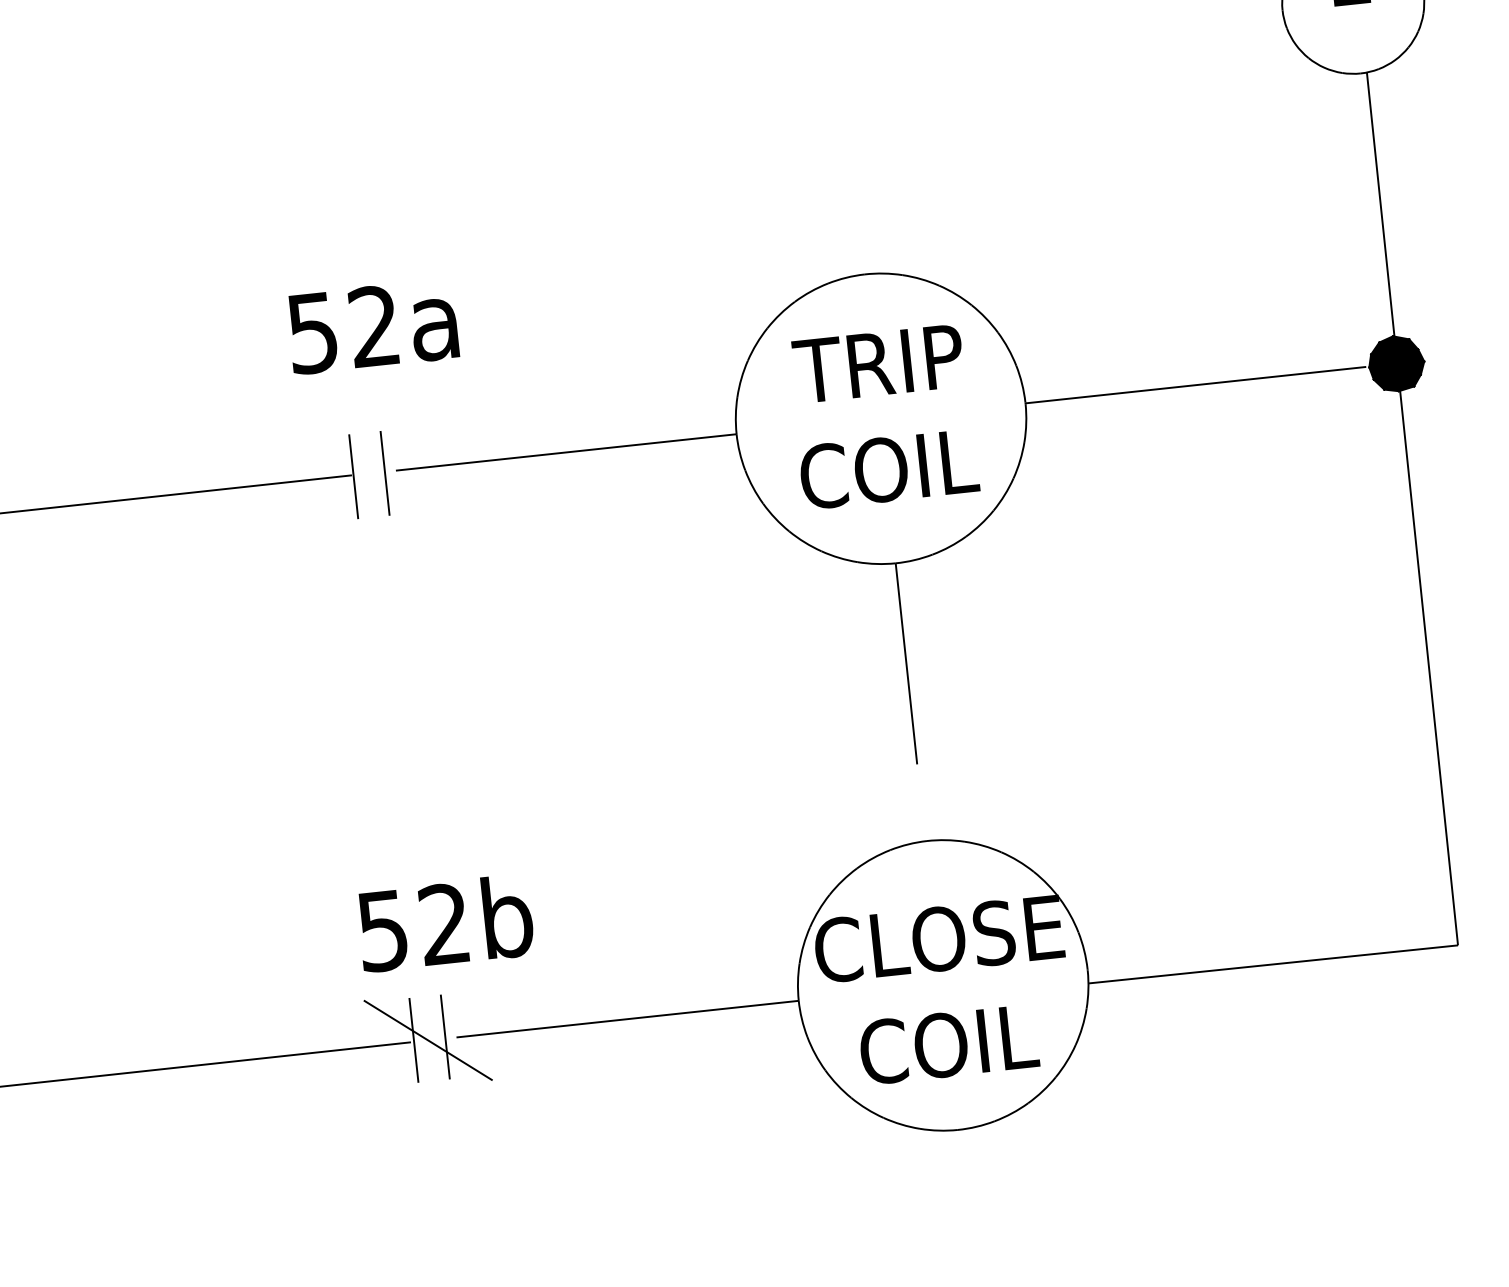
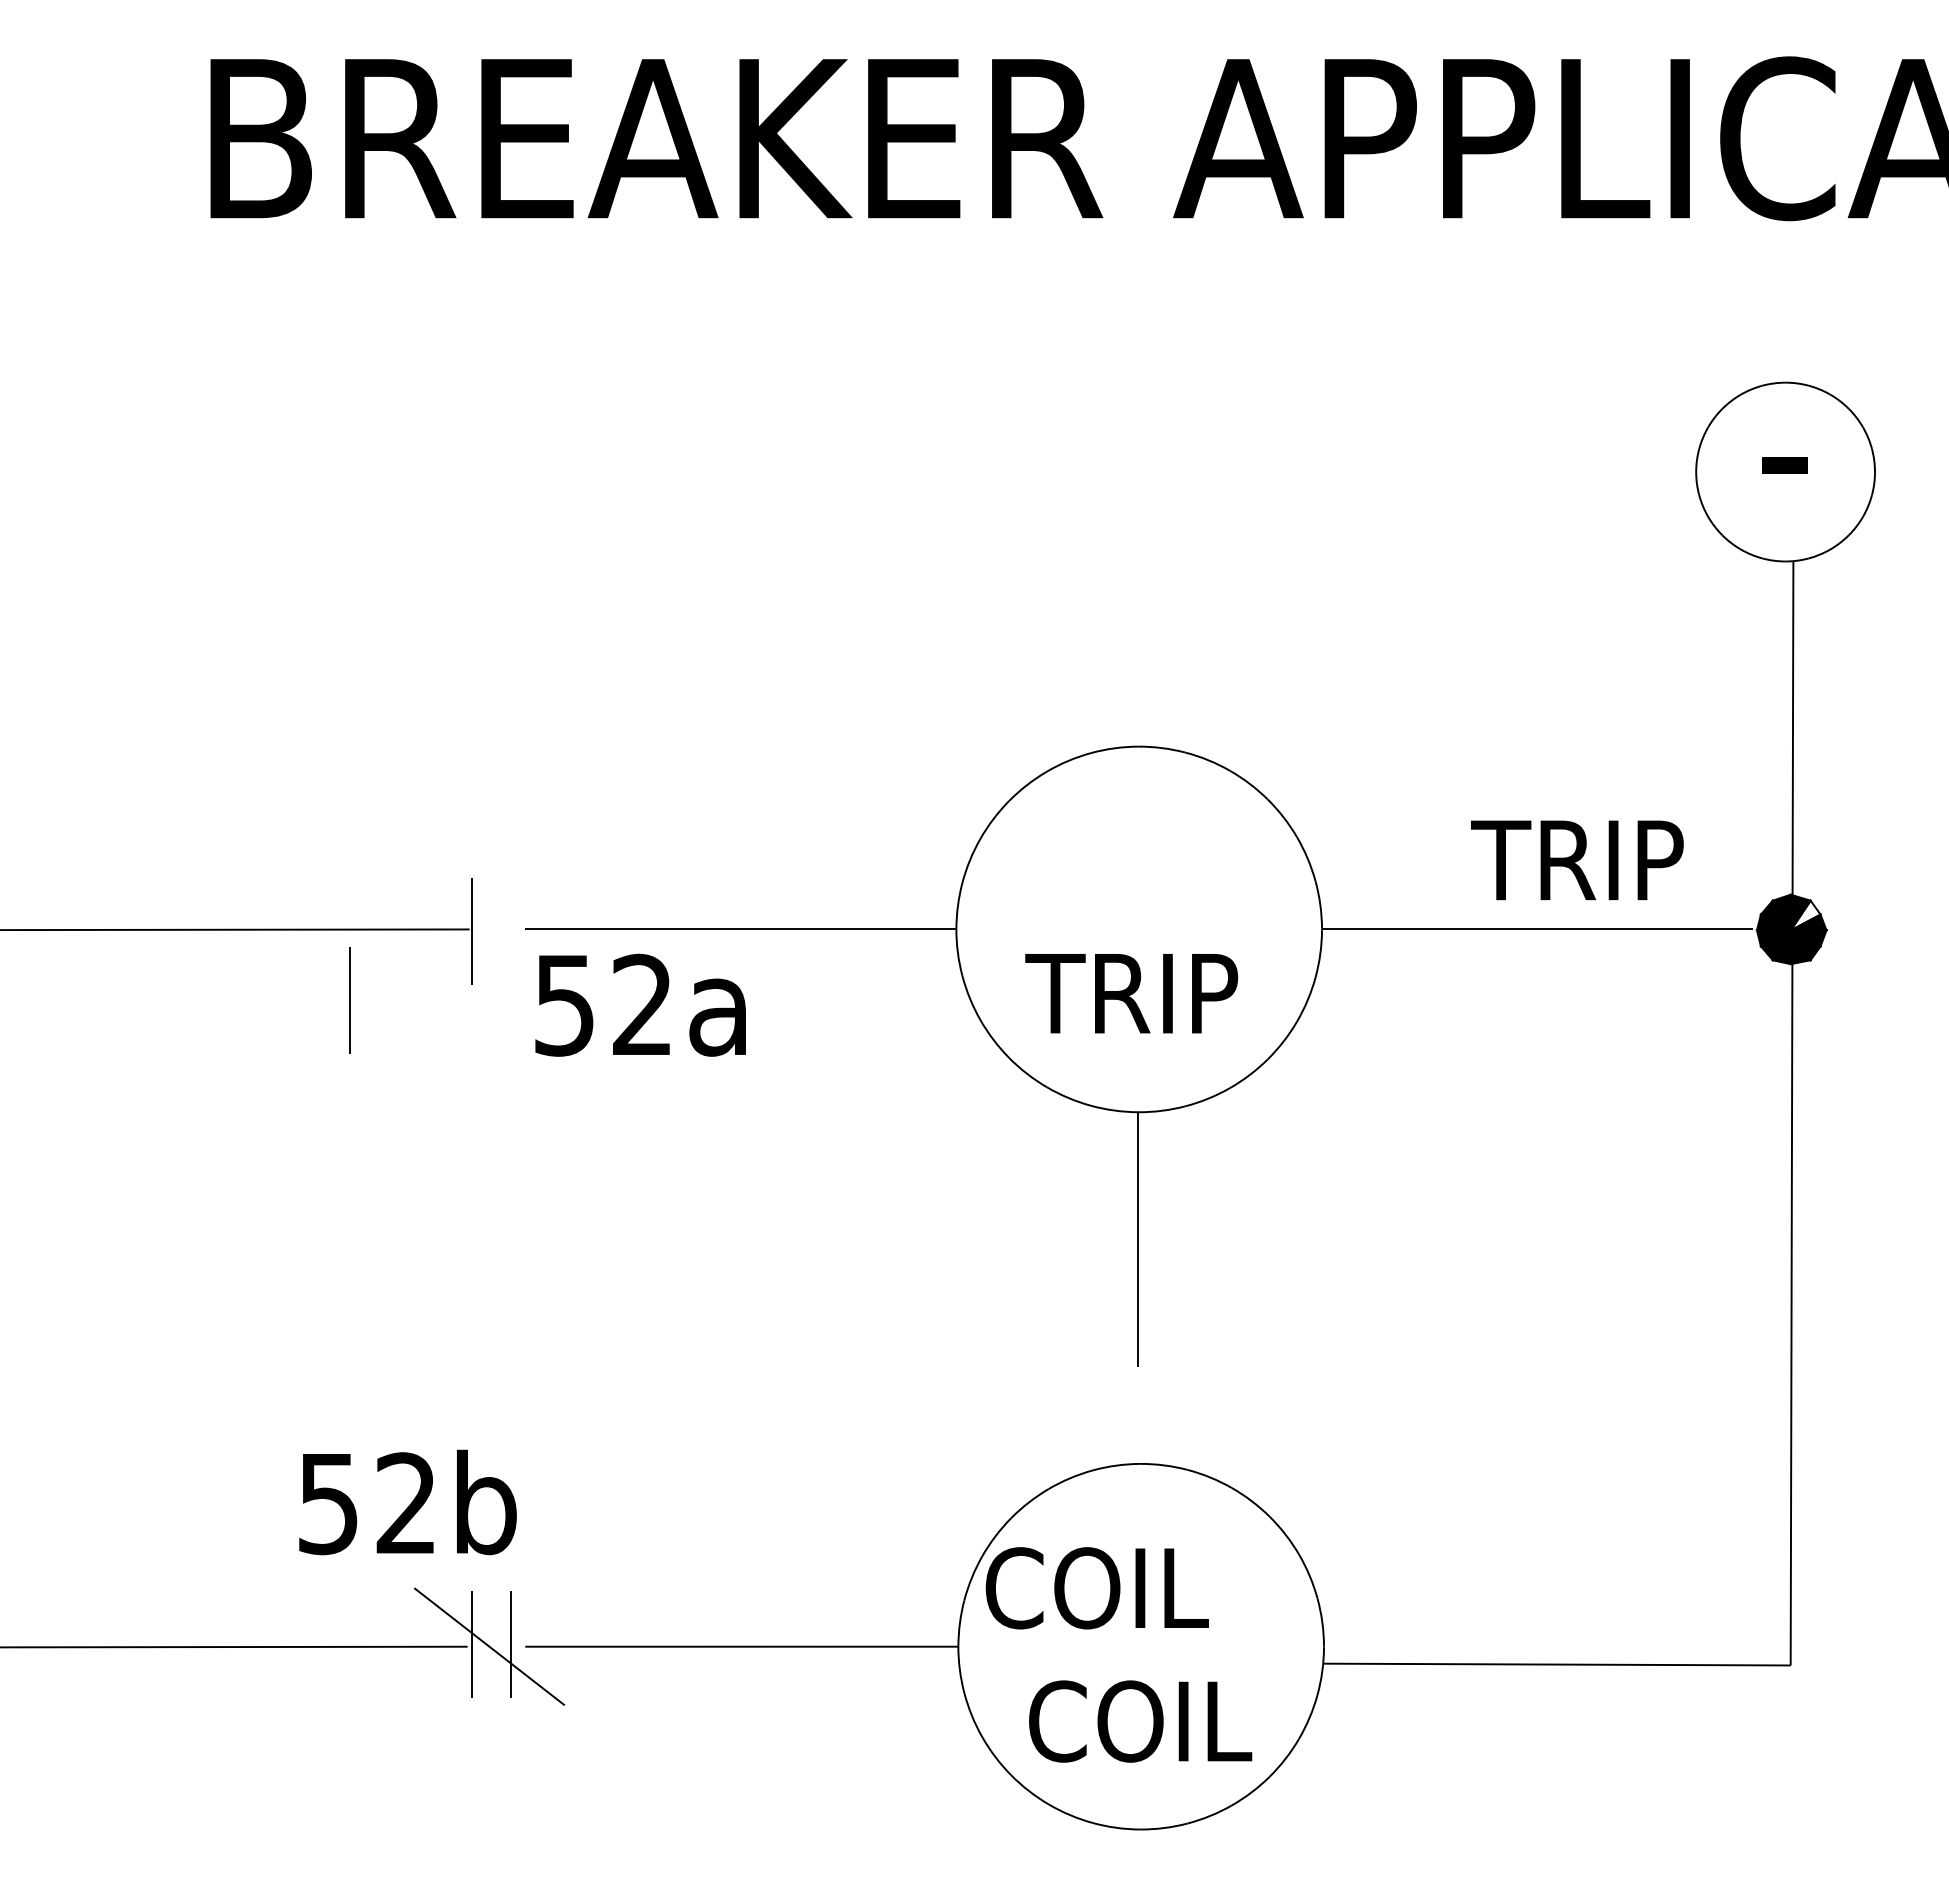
text: (372, 326) -> (640, 1004), moved
fill: (1406, 351) -> (1805, 915), removed
text: (878, 363) -> (1577, 860), moved
text: (886, 469) -> (1139, 993), COIL -> TRIP
line: (384, 473) -> (349, 1000), moved
text: (445, 923) -> (407, 1502), moved
text: (966, 936) -> (1176, 1588), CLOSE -> COIL

